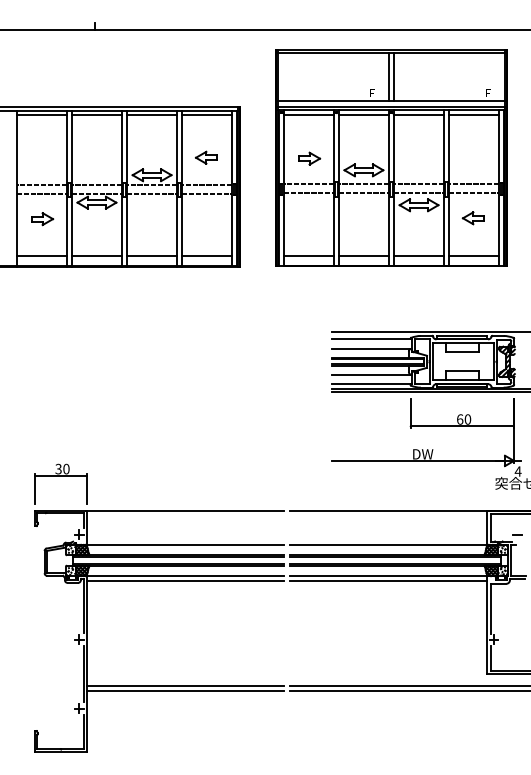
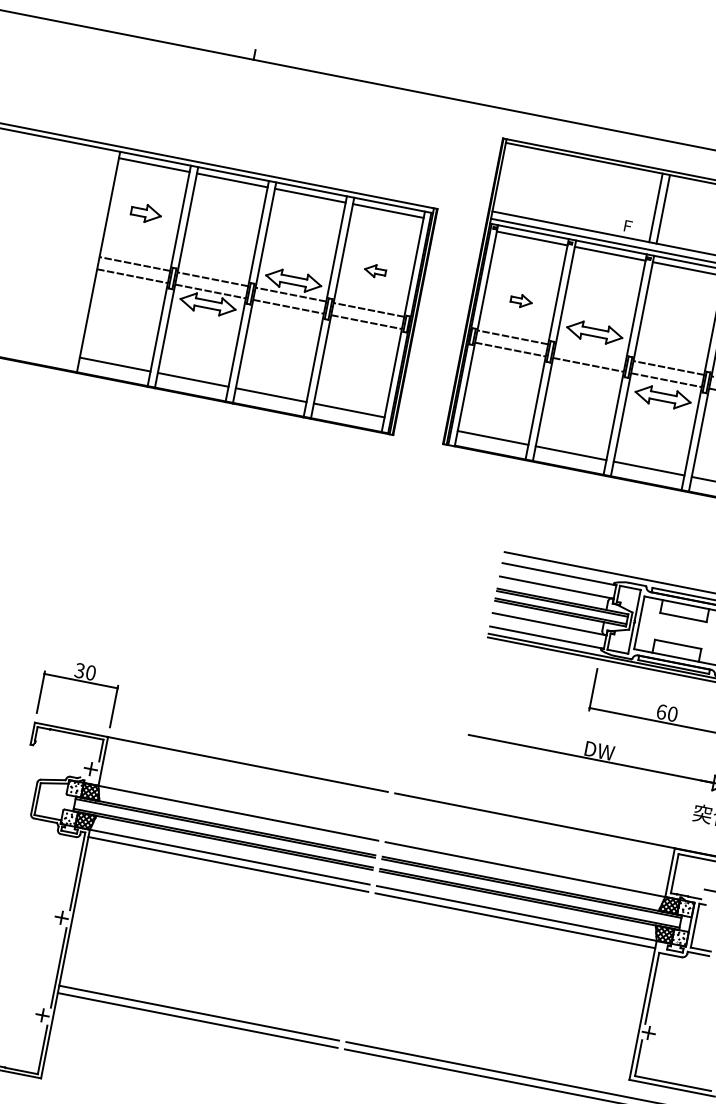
part: (206, 157) -> (375, 270), size x0.7
part: (309, 158) -> (521, 300), size x0.7
line: (363, 184) -> (590, 352), removed
part: (42, 219) -> (145, 214), moved

